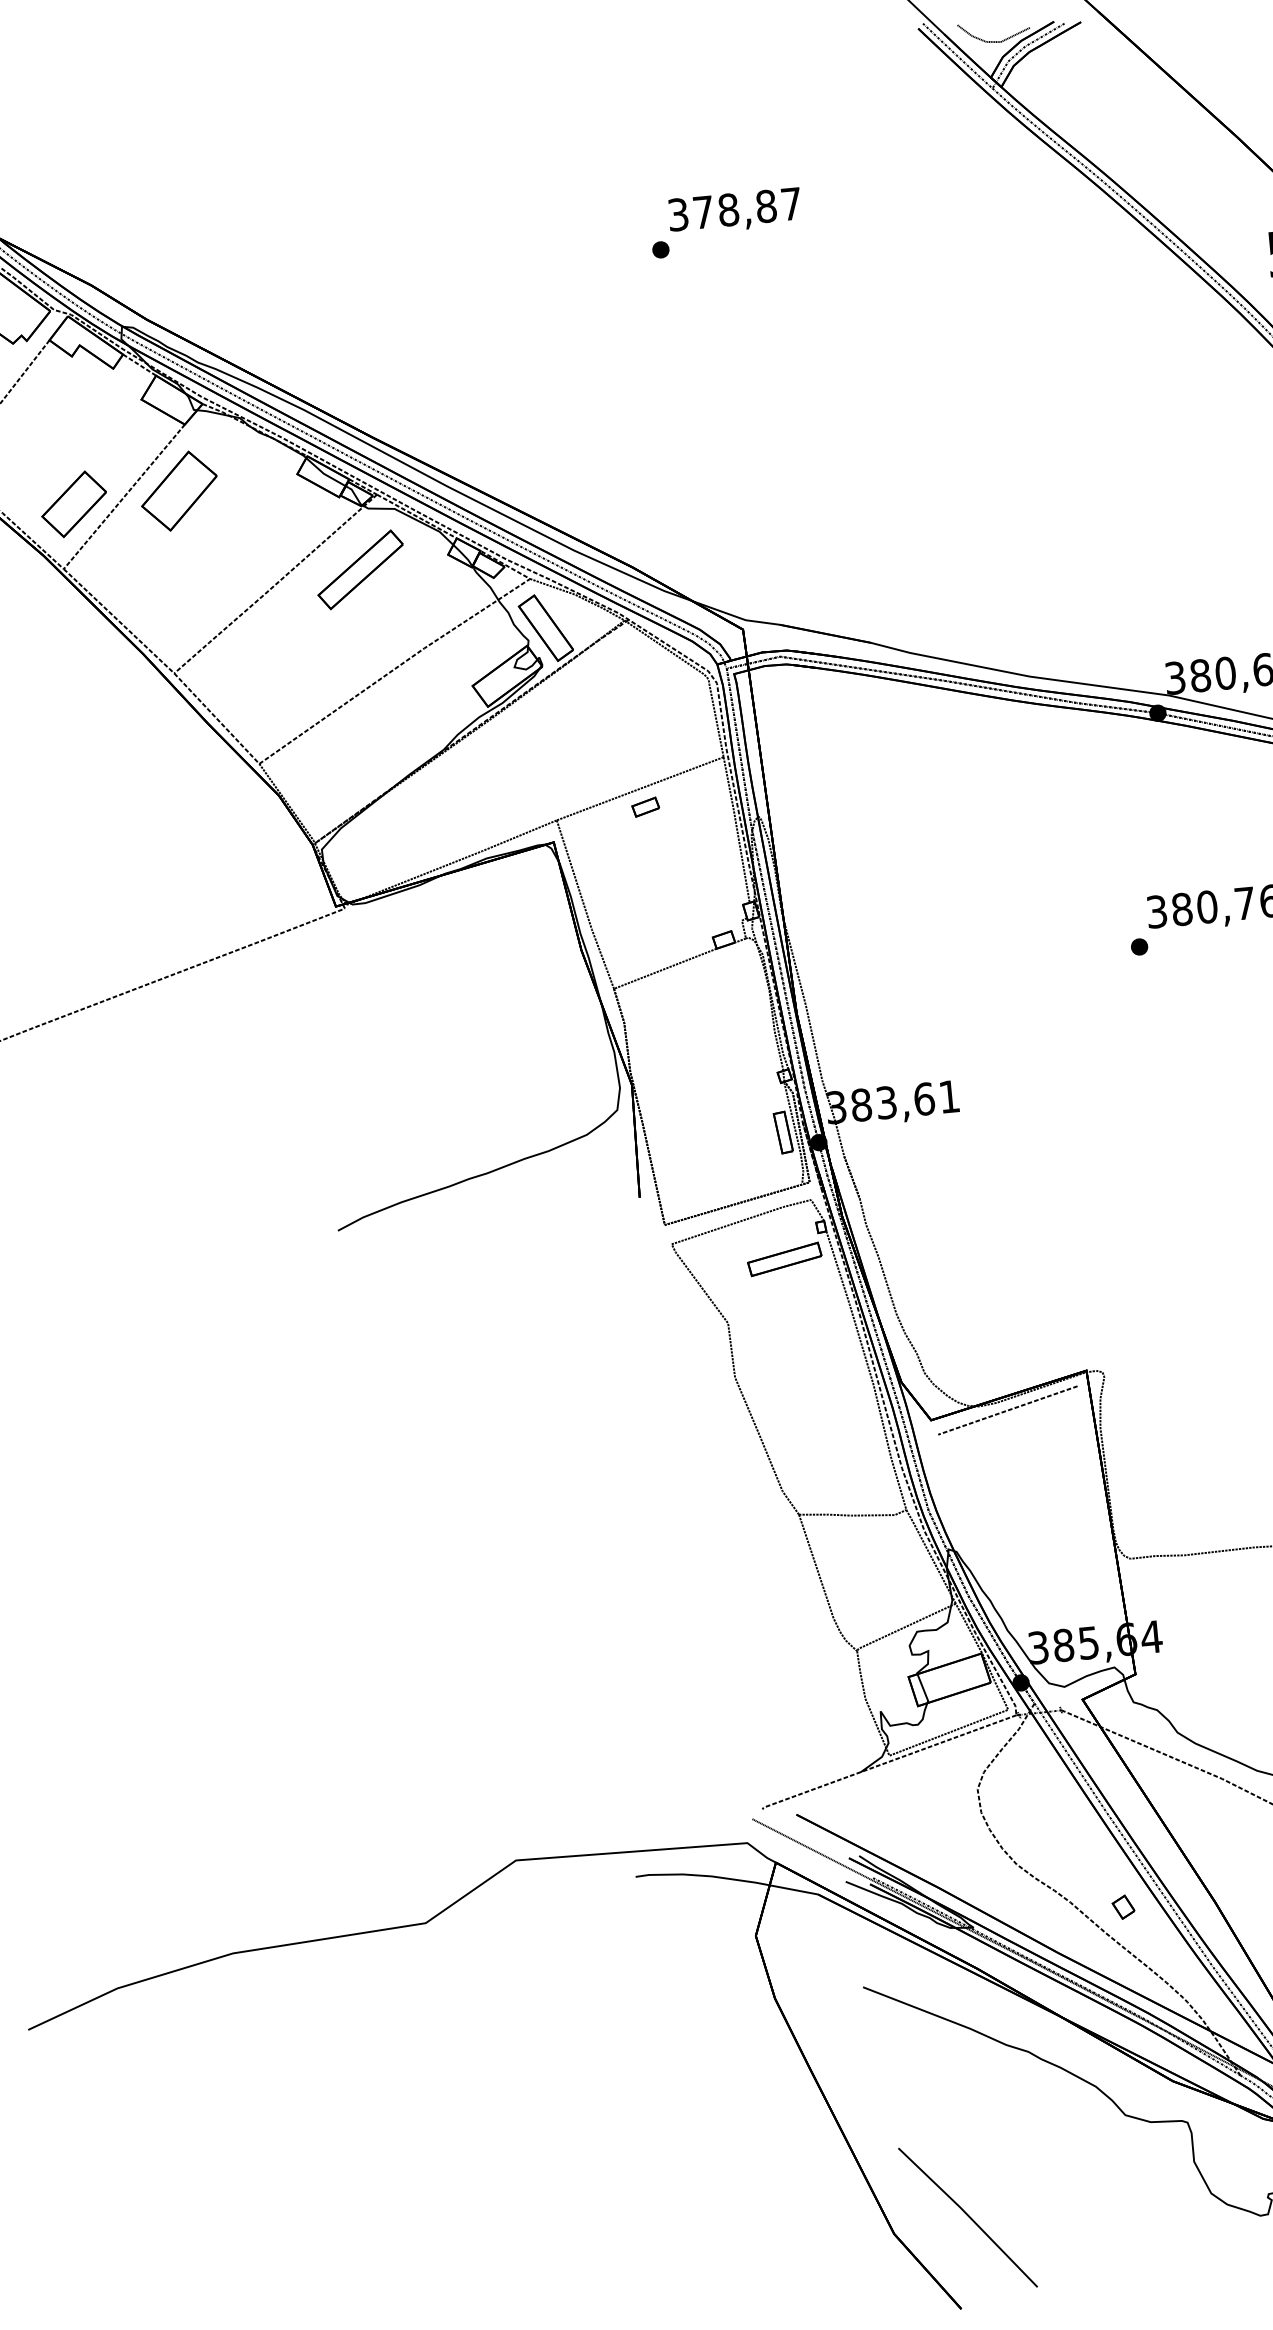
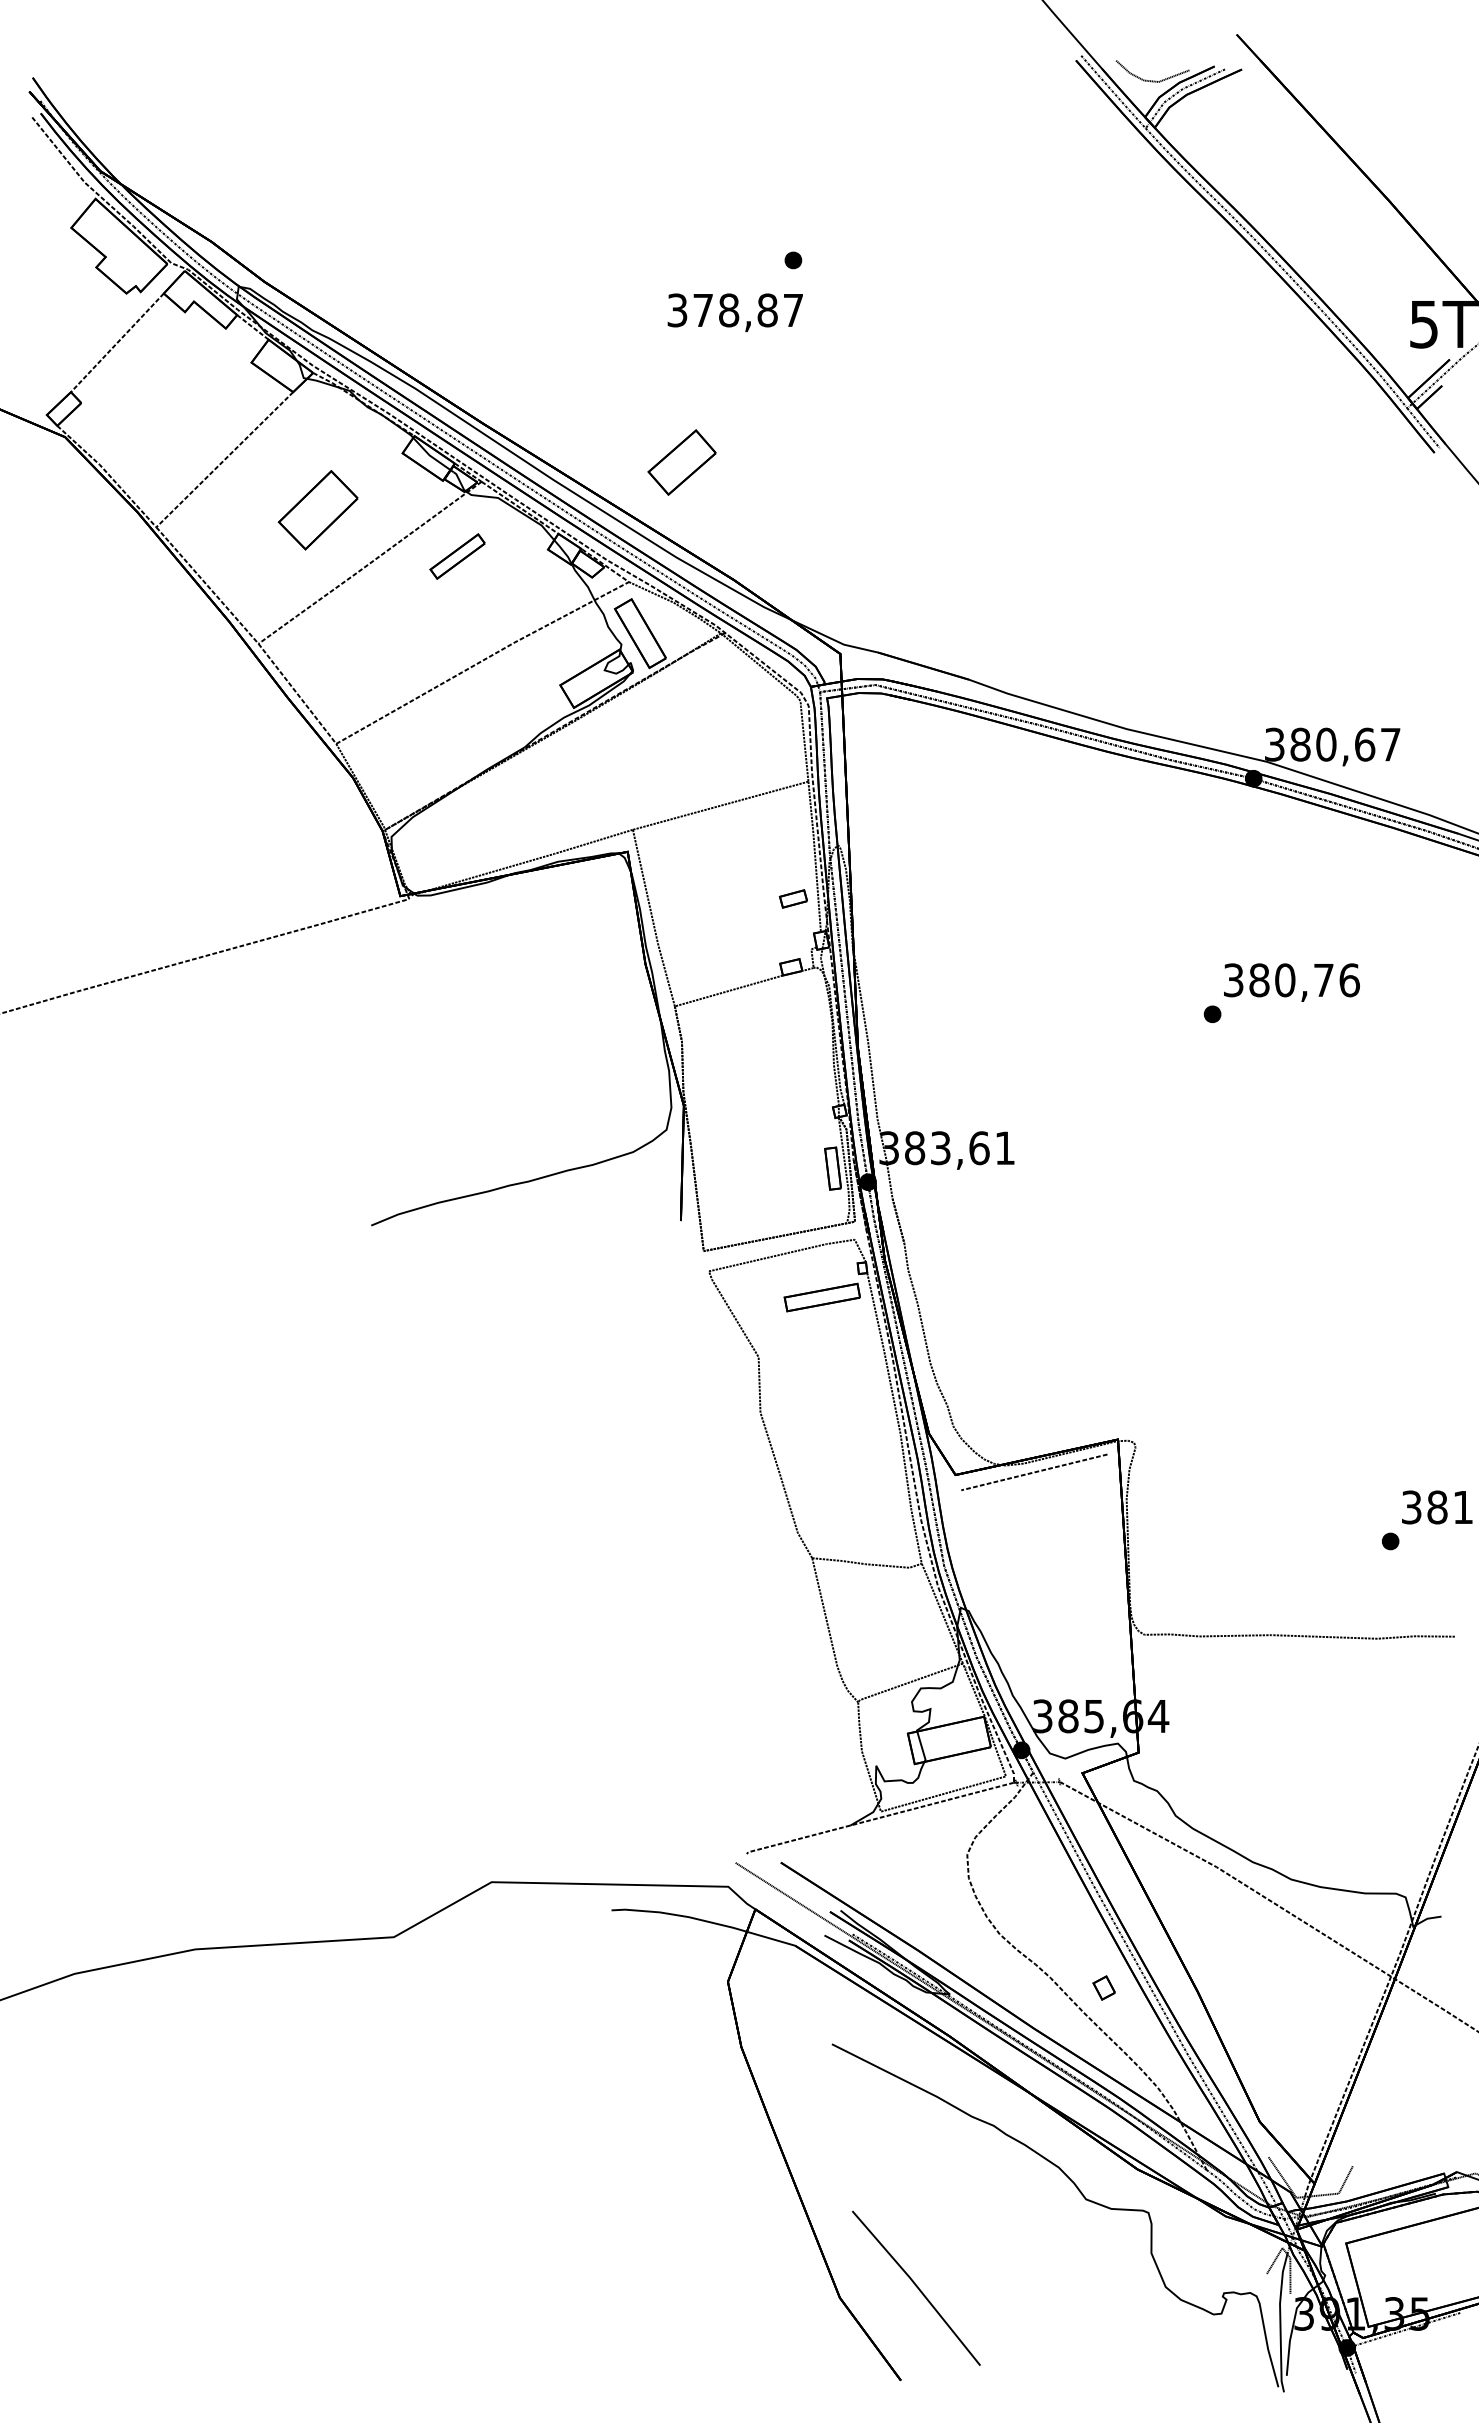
text: (734, 211) -> (734, 312), moved
part: (178, 491) -> (317, 510), moved
part: (73, 504) -> (681, 462), moved
part: (360, 569) -> (457, 556), size x0.6
part: (645, 806) -> (793, 898), moved

